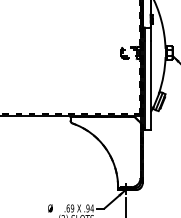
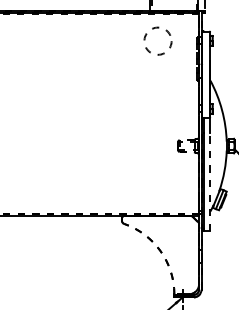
line: (150, 85) -> (210, 181), solid -> dashed
arc: (105, 148) -> (160, 251), solid -> dashed

